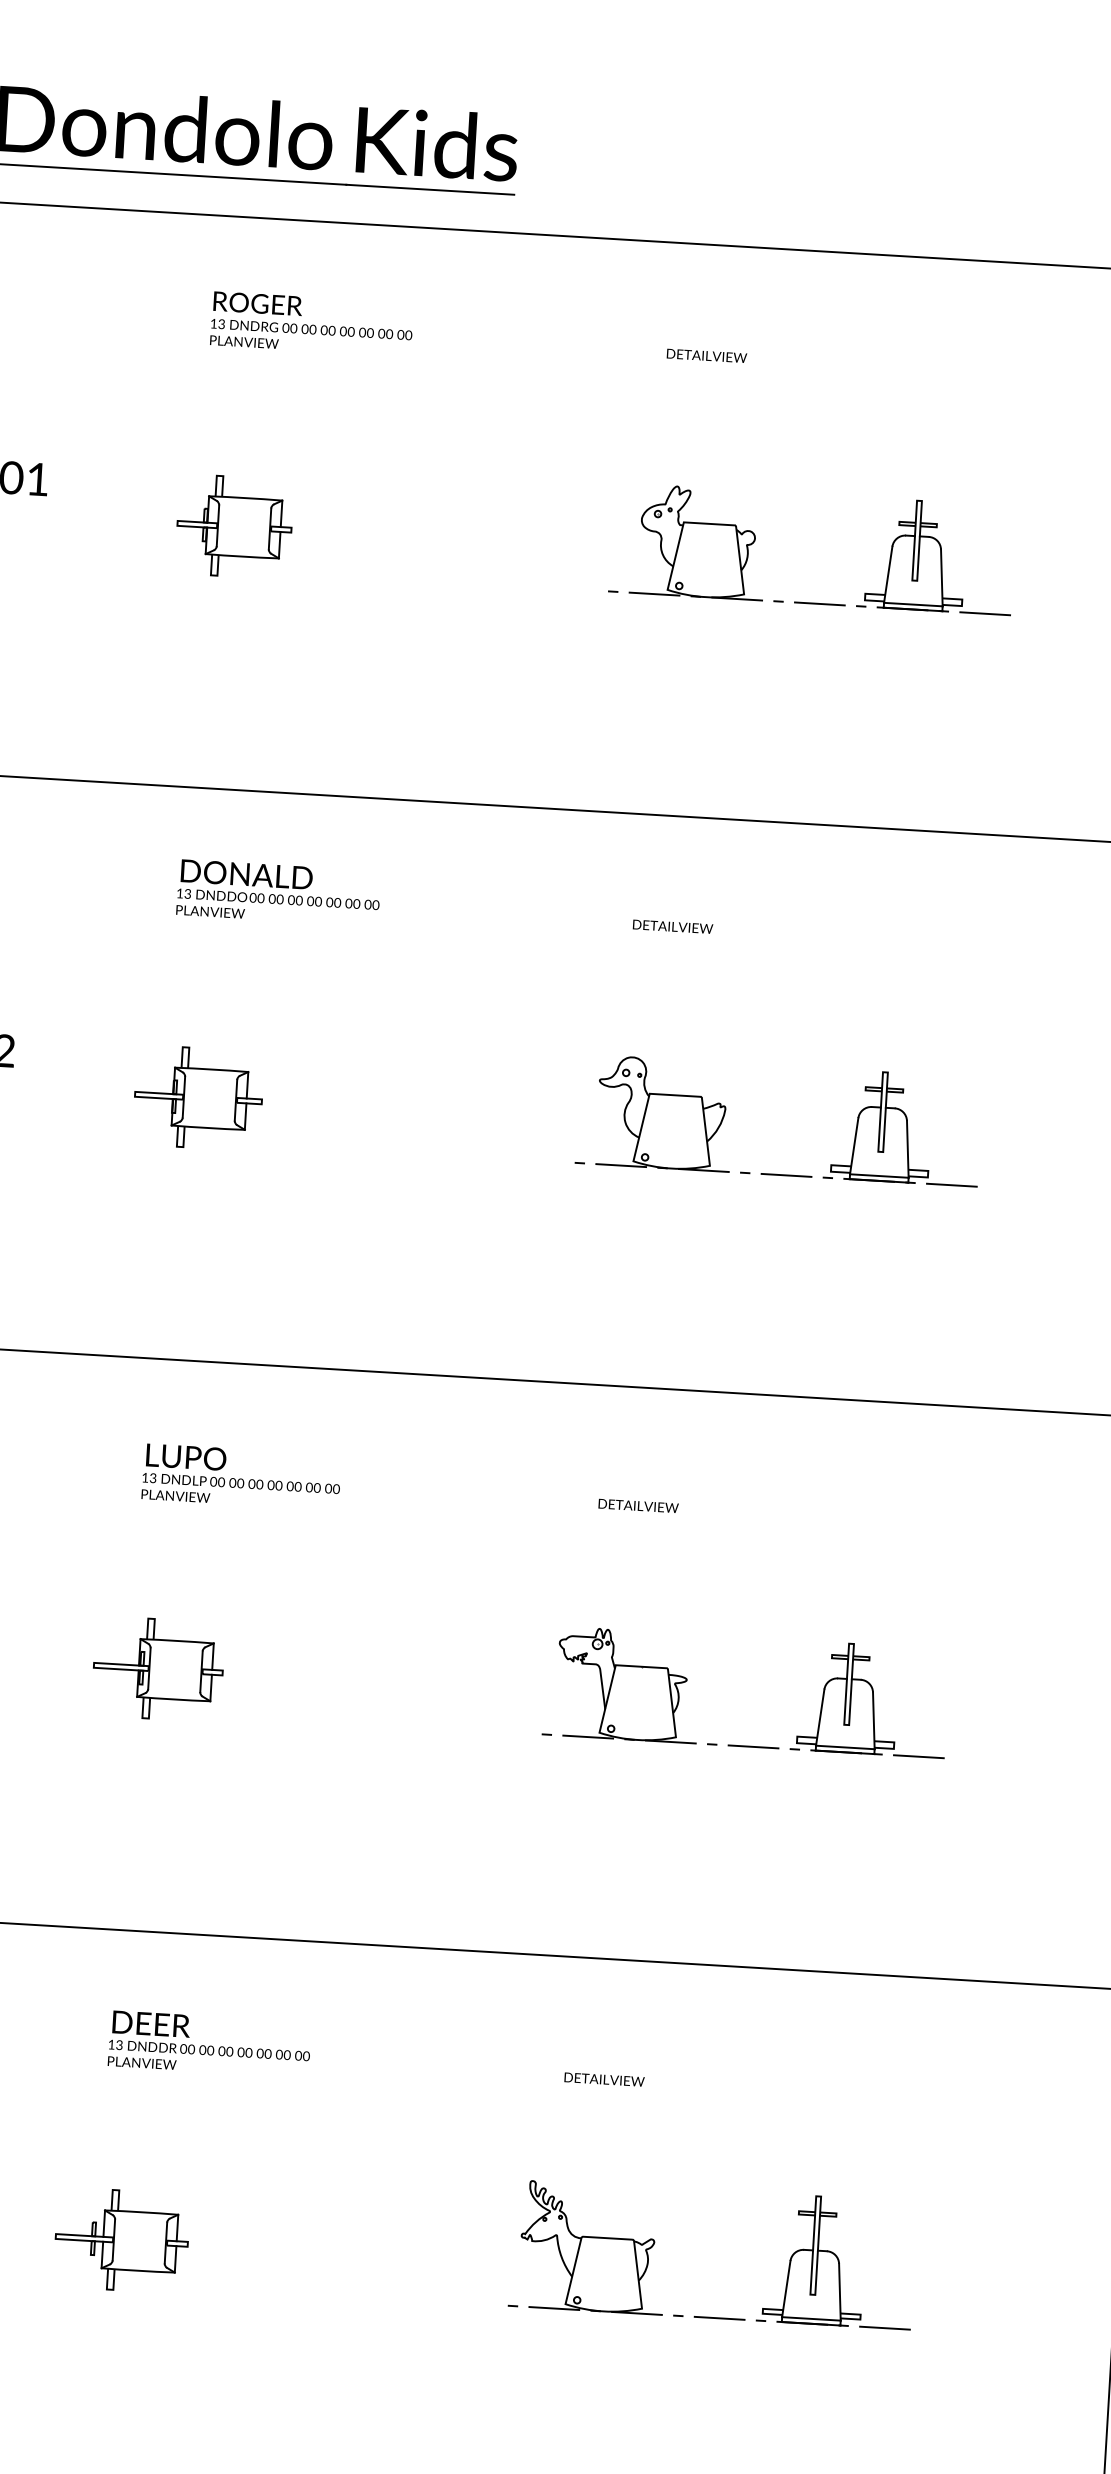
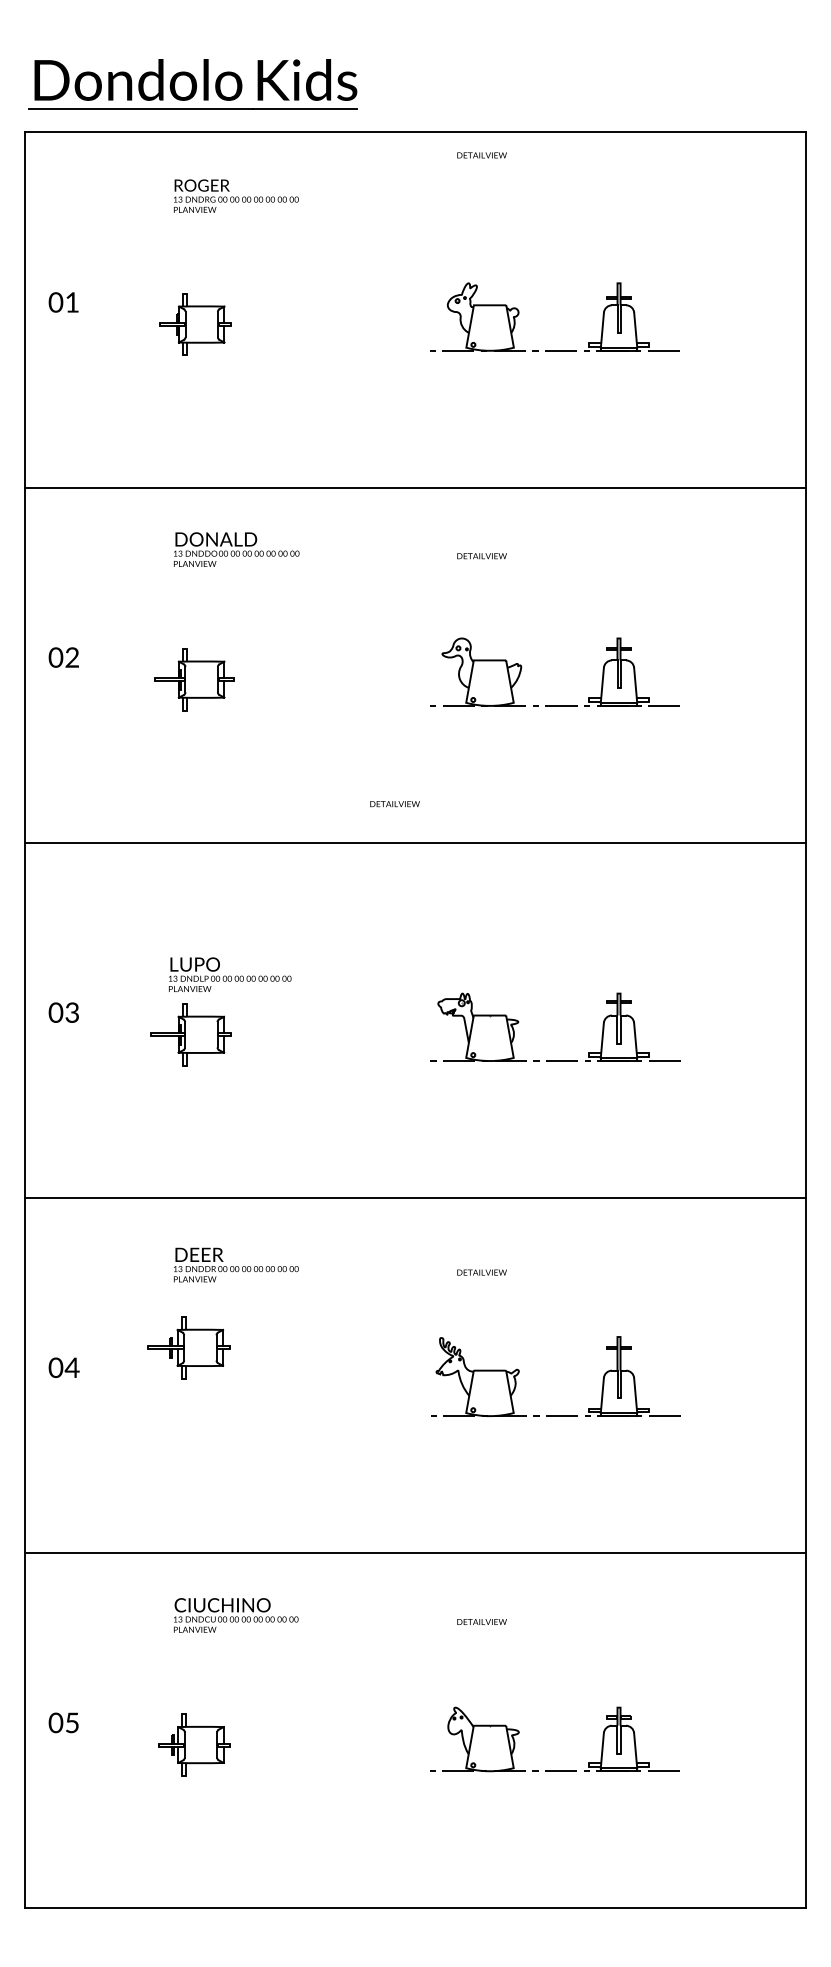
text: (705, 356) -> (481, 155), moved
text: (242, 1476) -> (230, 974), moved
text: (637, 1506) -> (394, 804), moved
part: (120, 2239) -> (188, 1347), moved

